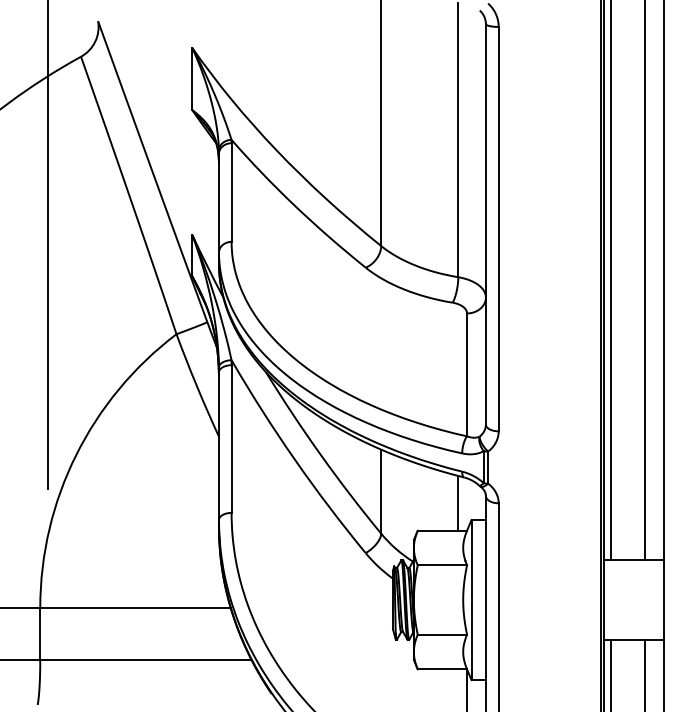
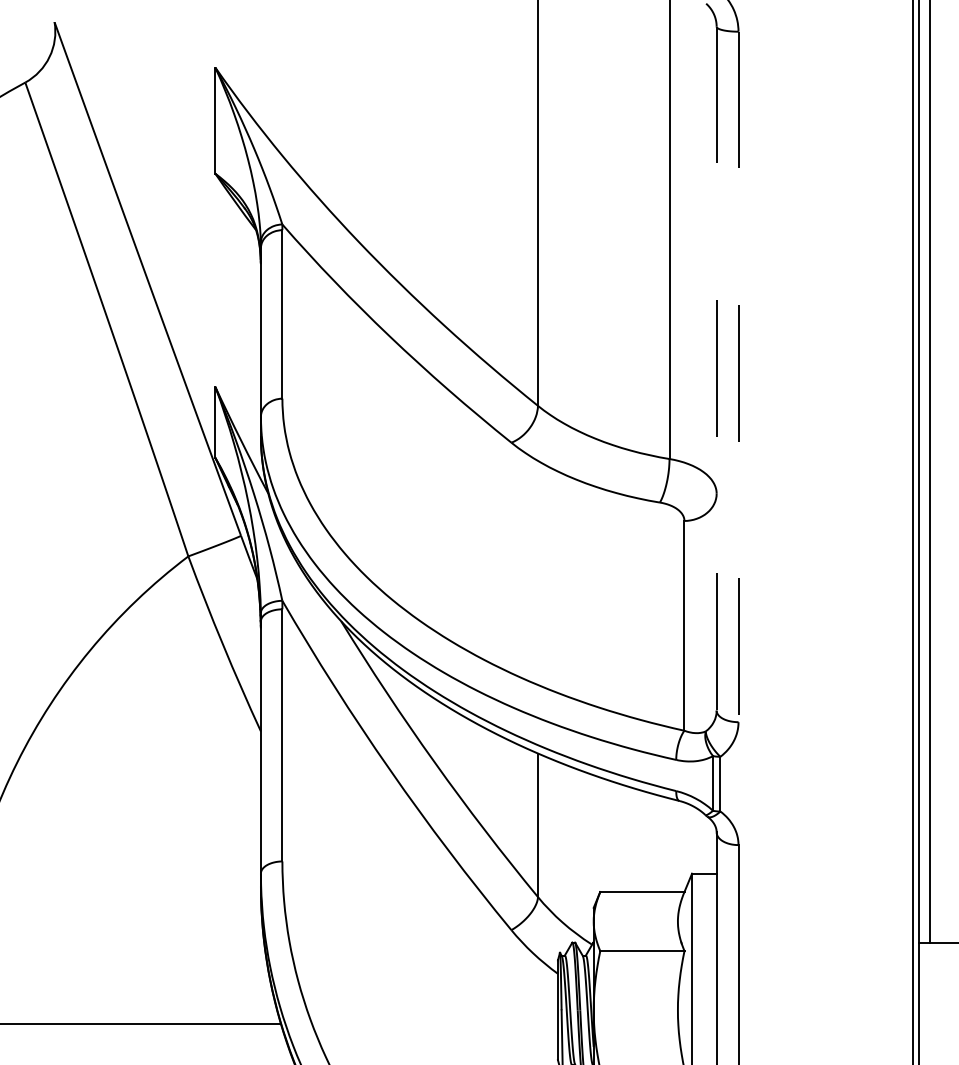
line: (485, 224) -> (715, 369), solid -> dashed
line: (498, 229) -> (738, 377), solid -> dashed
line: (458, 502) -> (669, 843), removed

